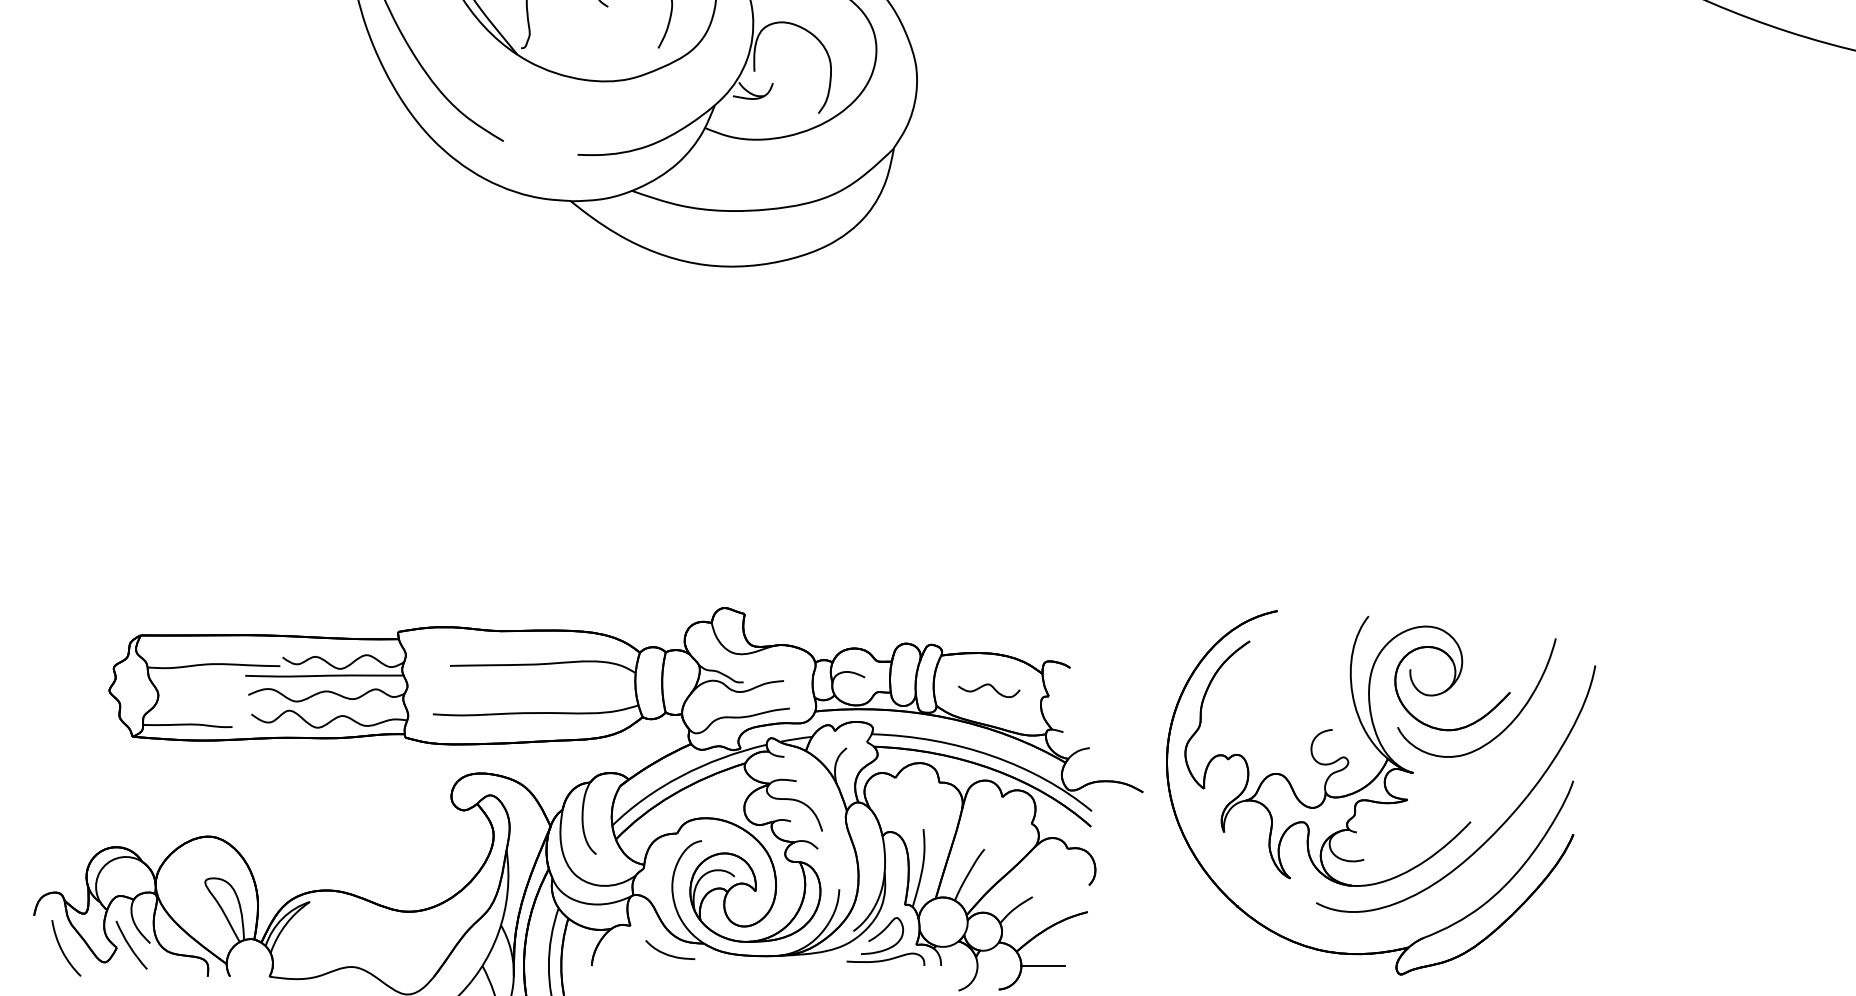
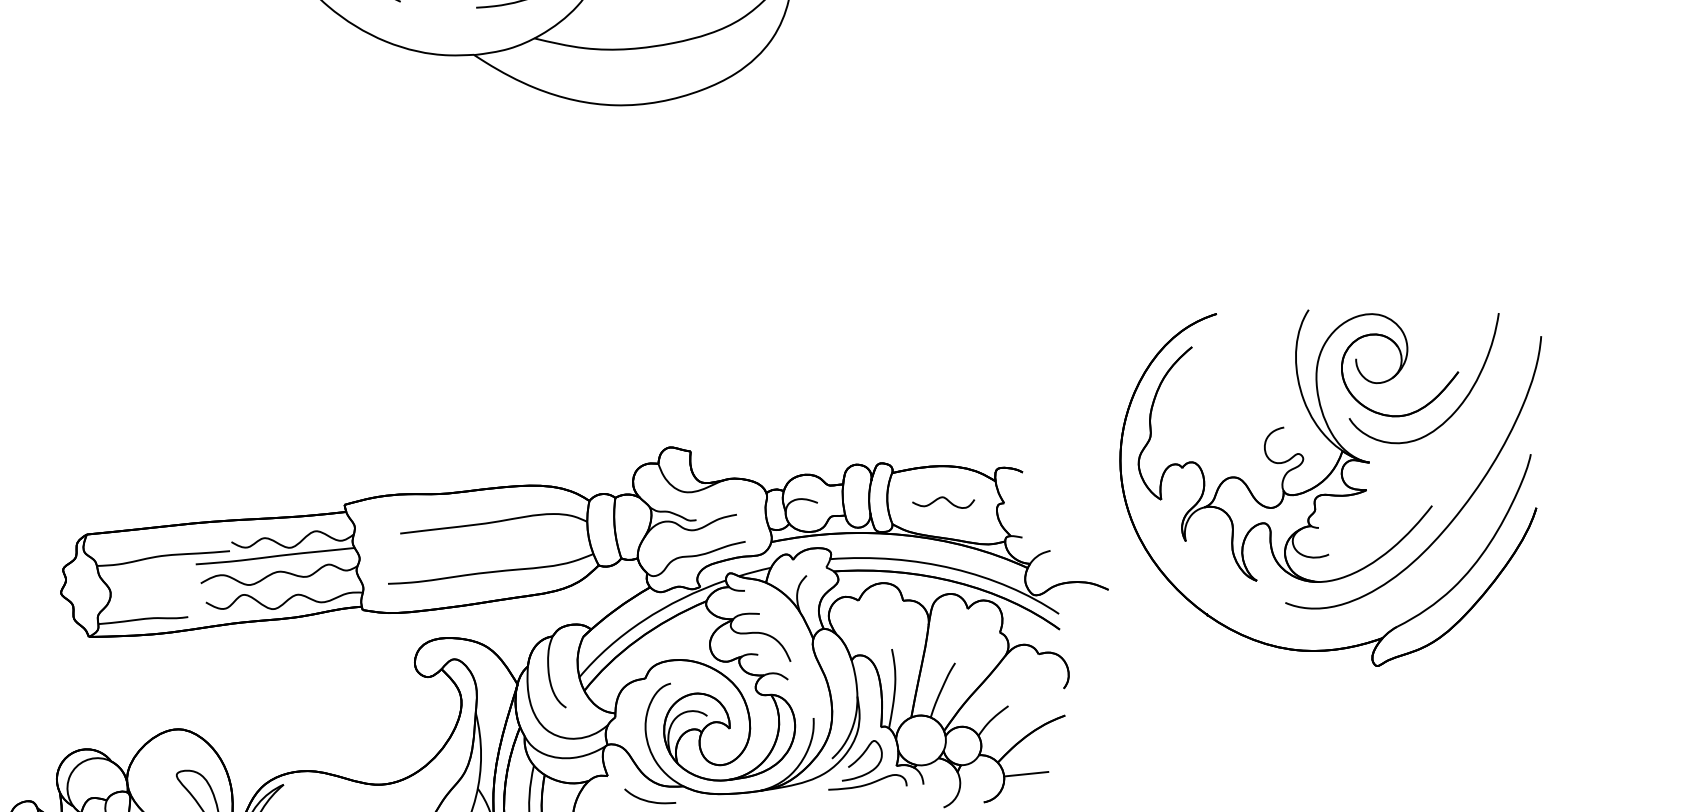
part: (1381, 792) -> (1339, 485), moved

